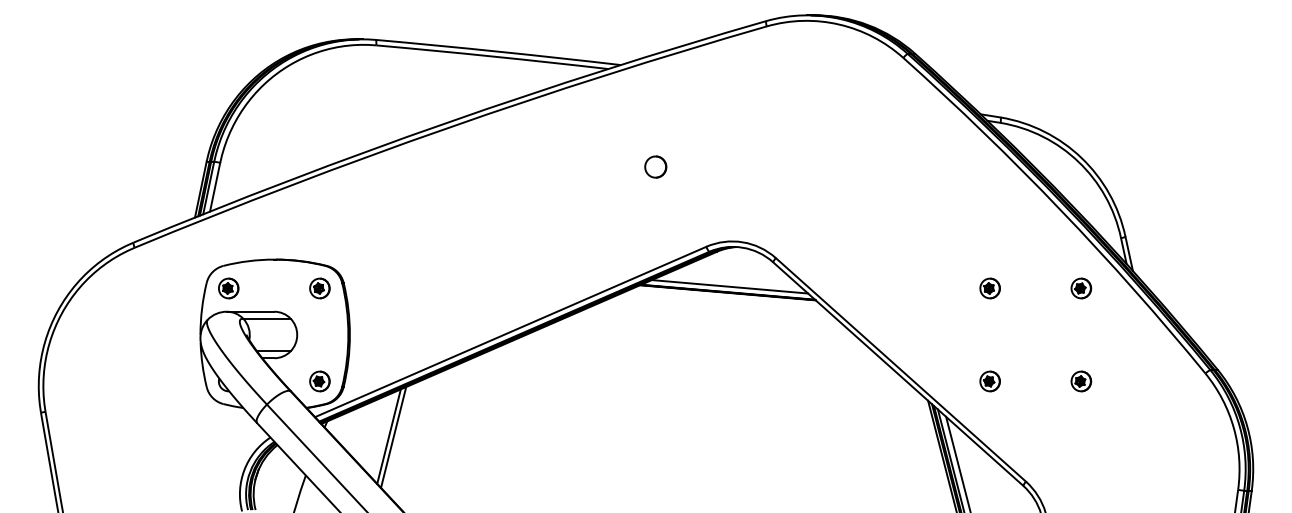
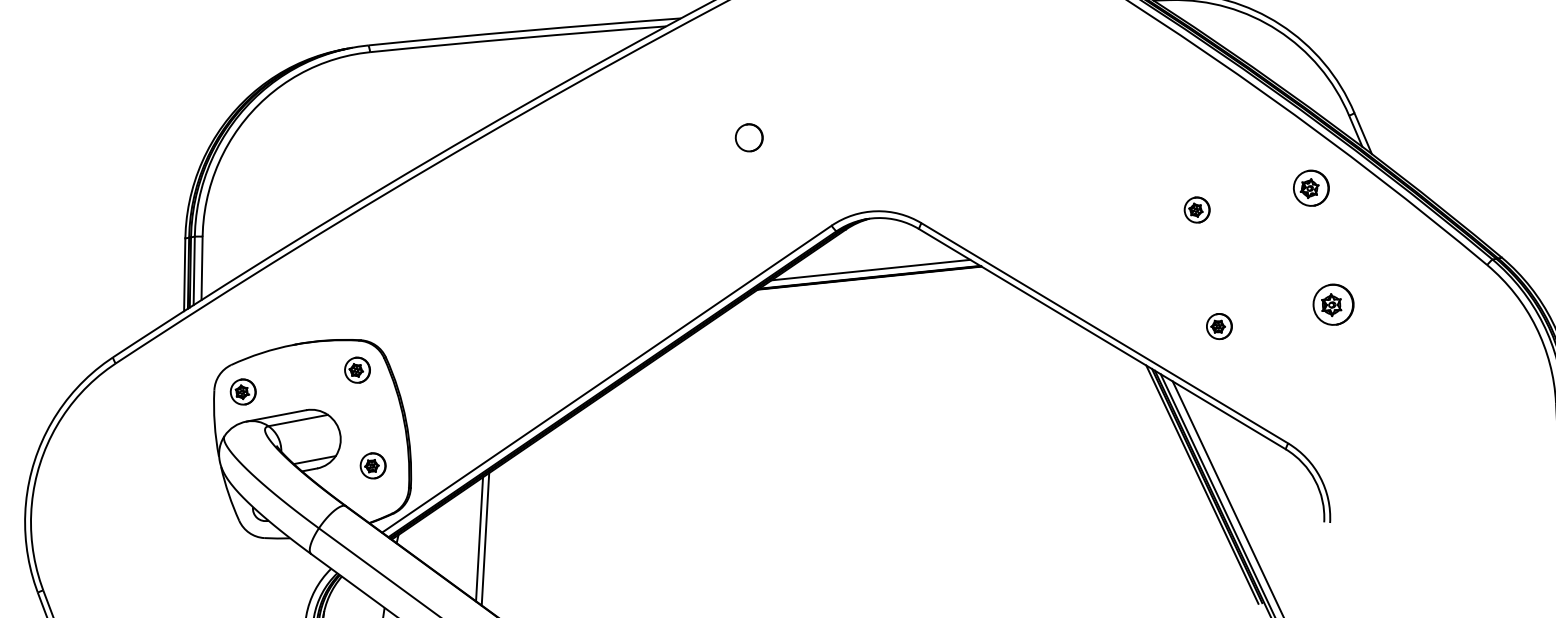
part: (1081, 288) -> (1311, 188), size x1.4
part: (319, 381) -> (372, 466), moved
part: (1081, 381) -> (1333, 304), size x1.6

